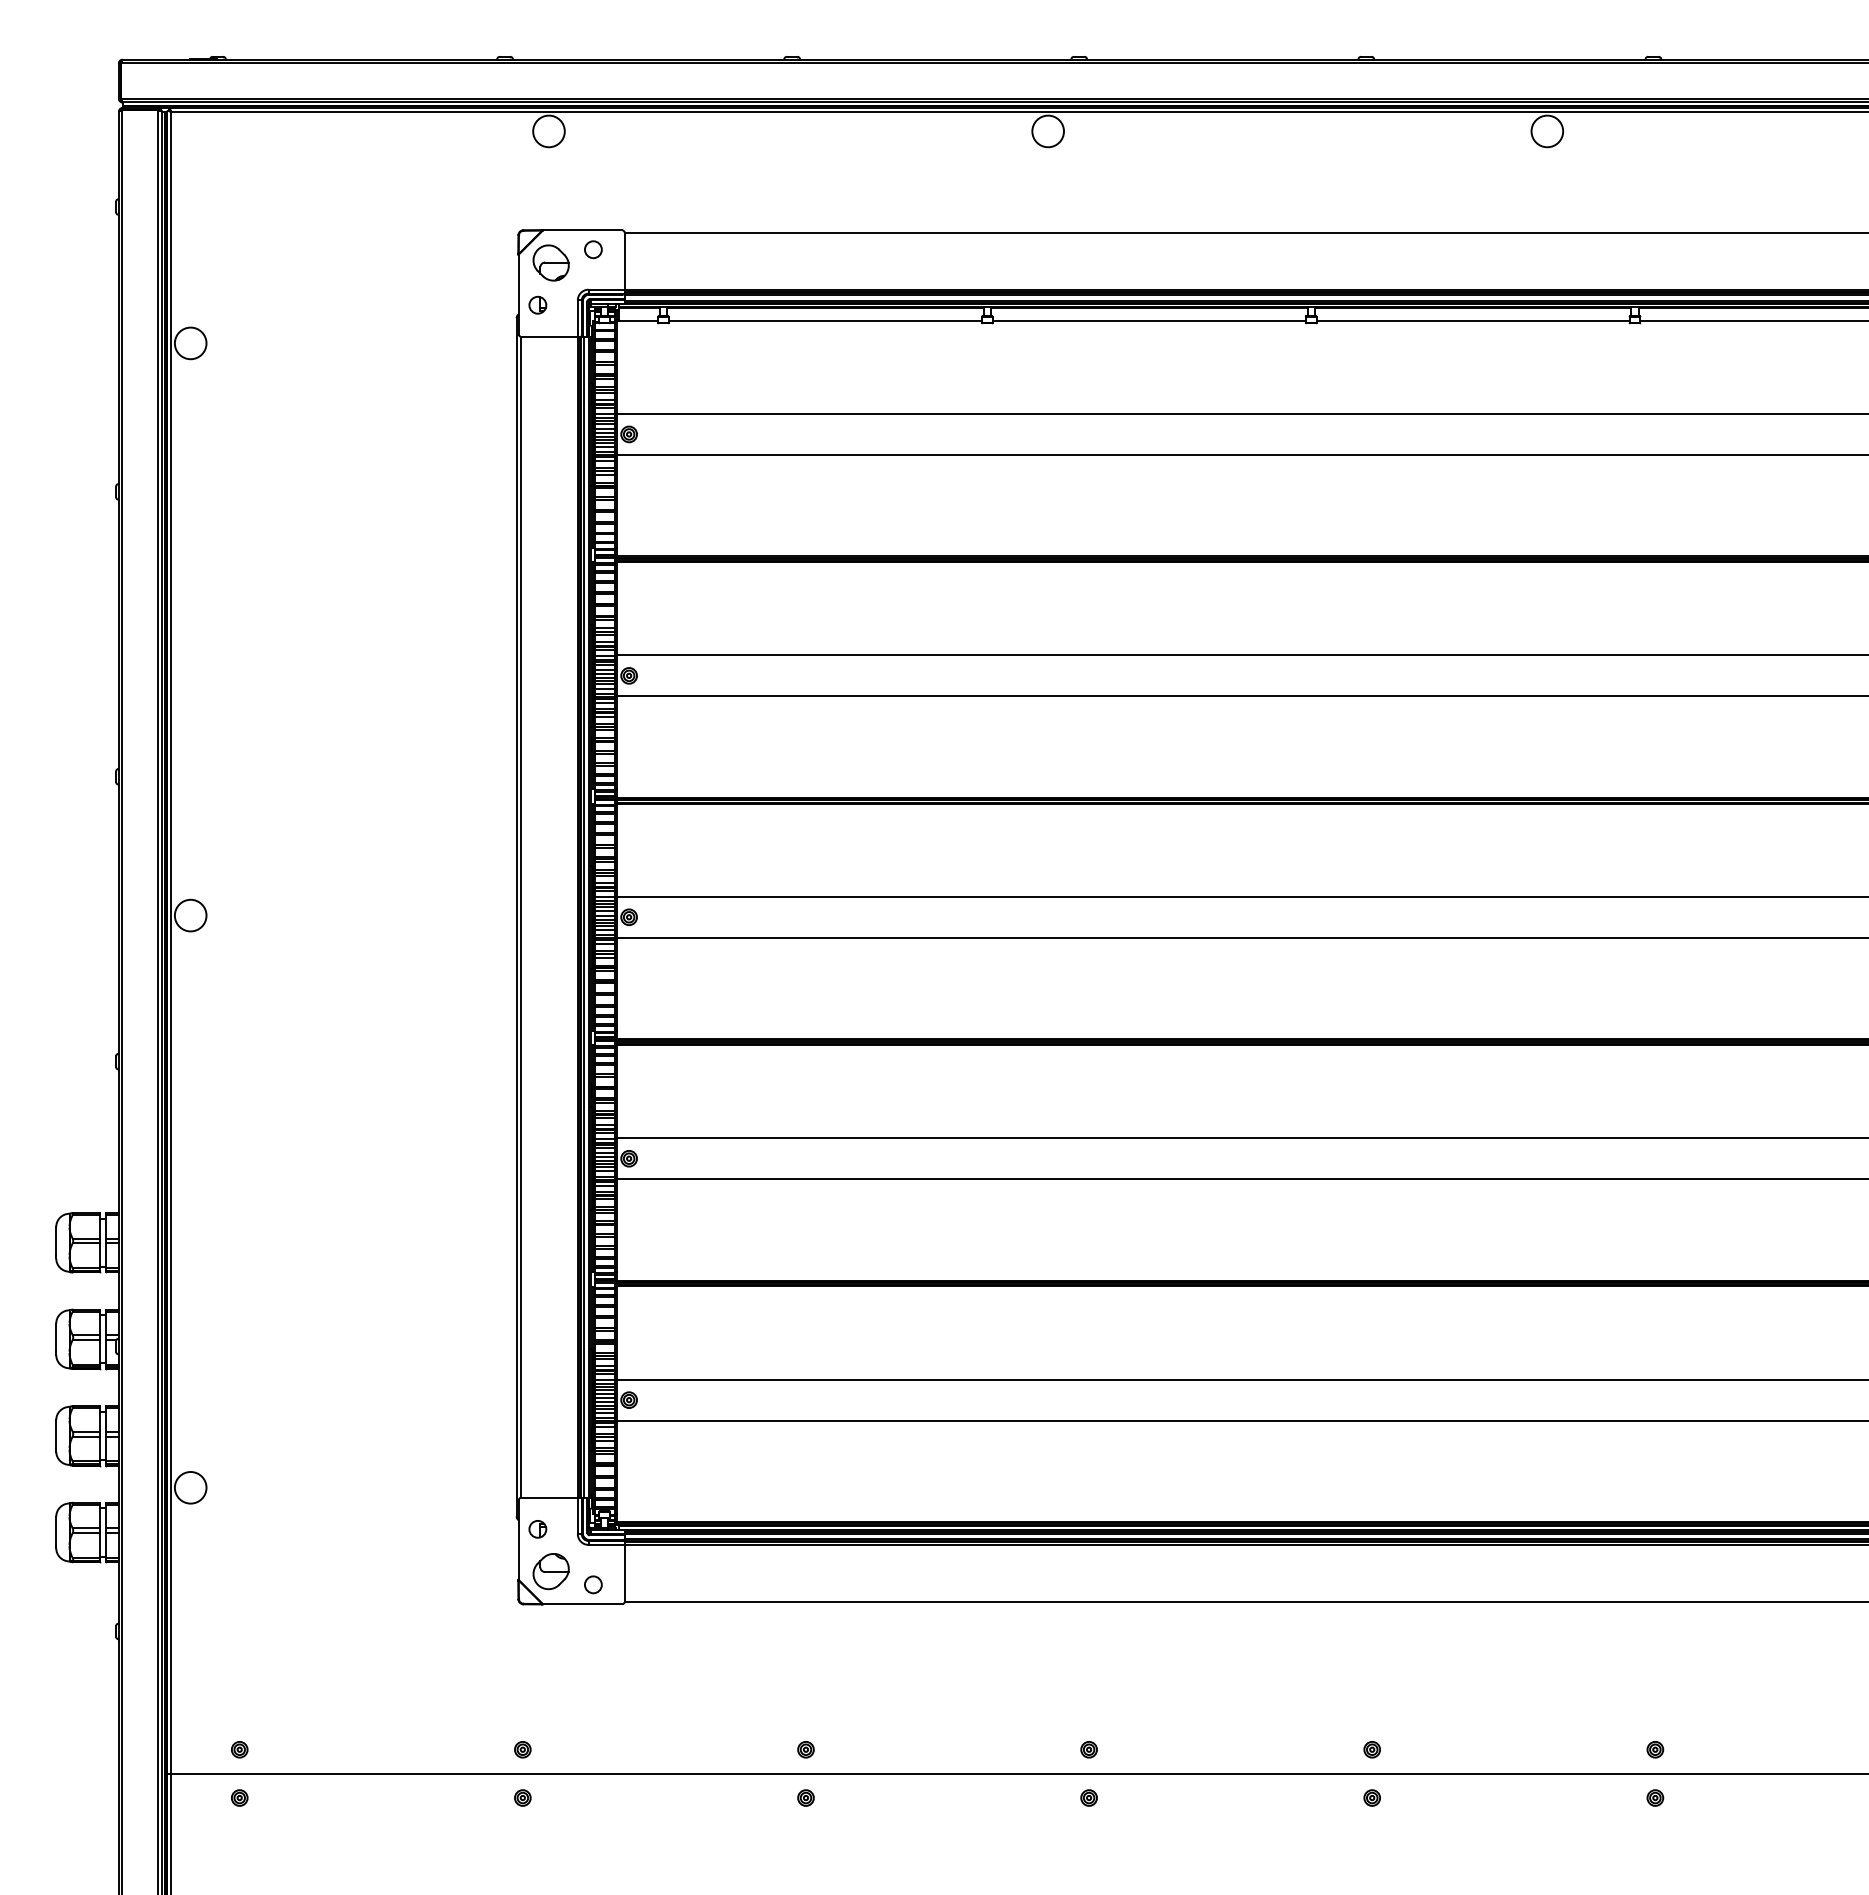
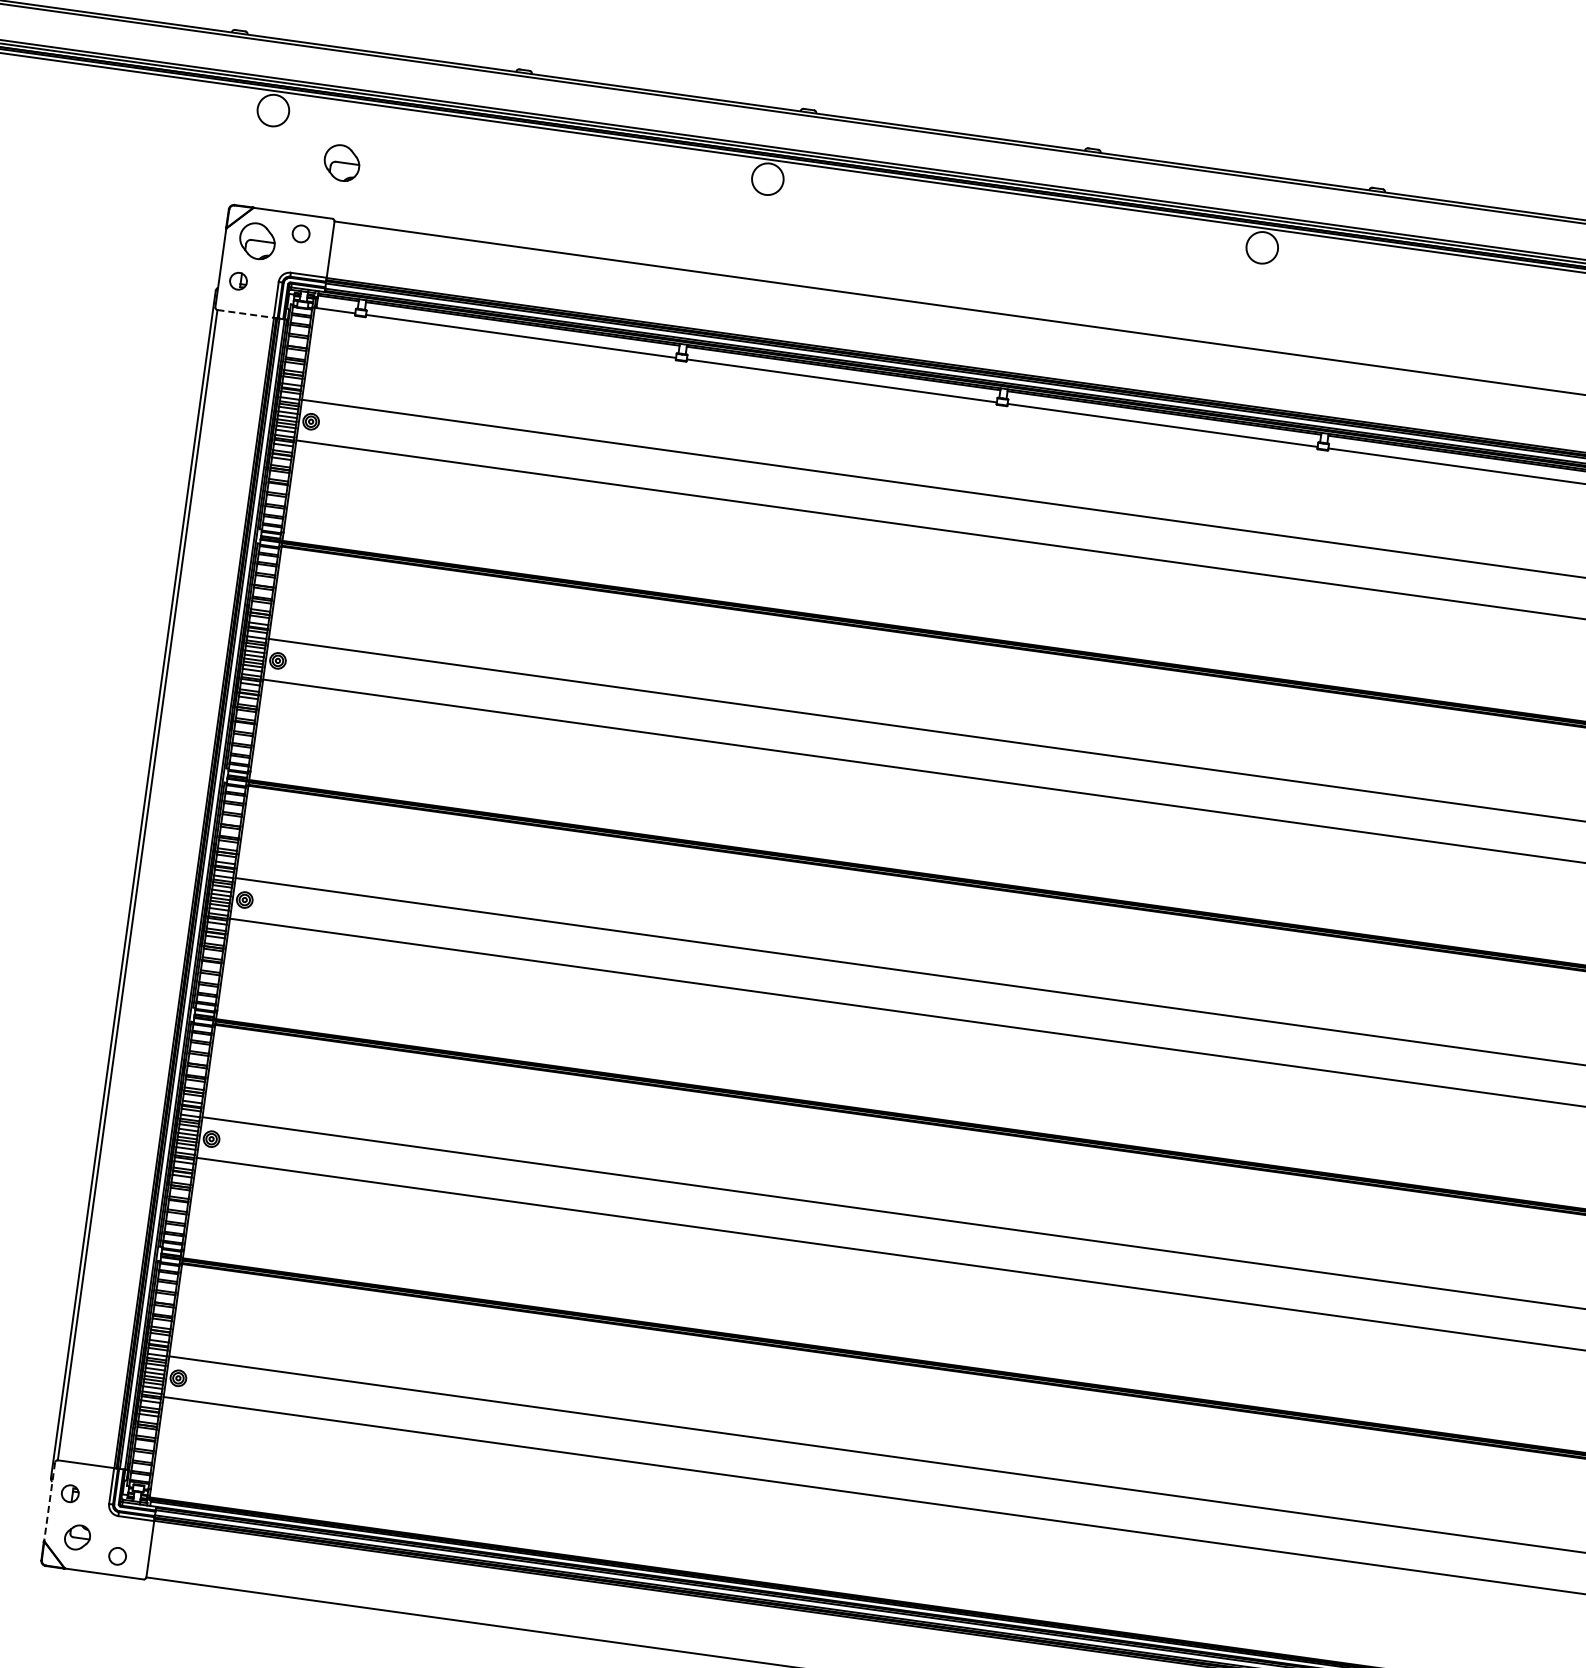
part: (623, 173) -> (341, 162), added
line: (549, 336) -> (245, 313), solid -> dashed
line: (518, 1540) -> (49, 1502), solid -> dashed
part: (550, 1571) -> (76, 1537), size x0.7

